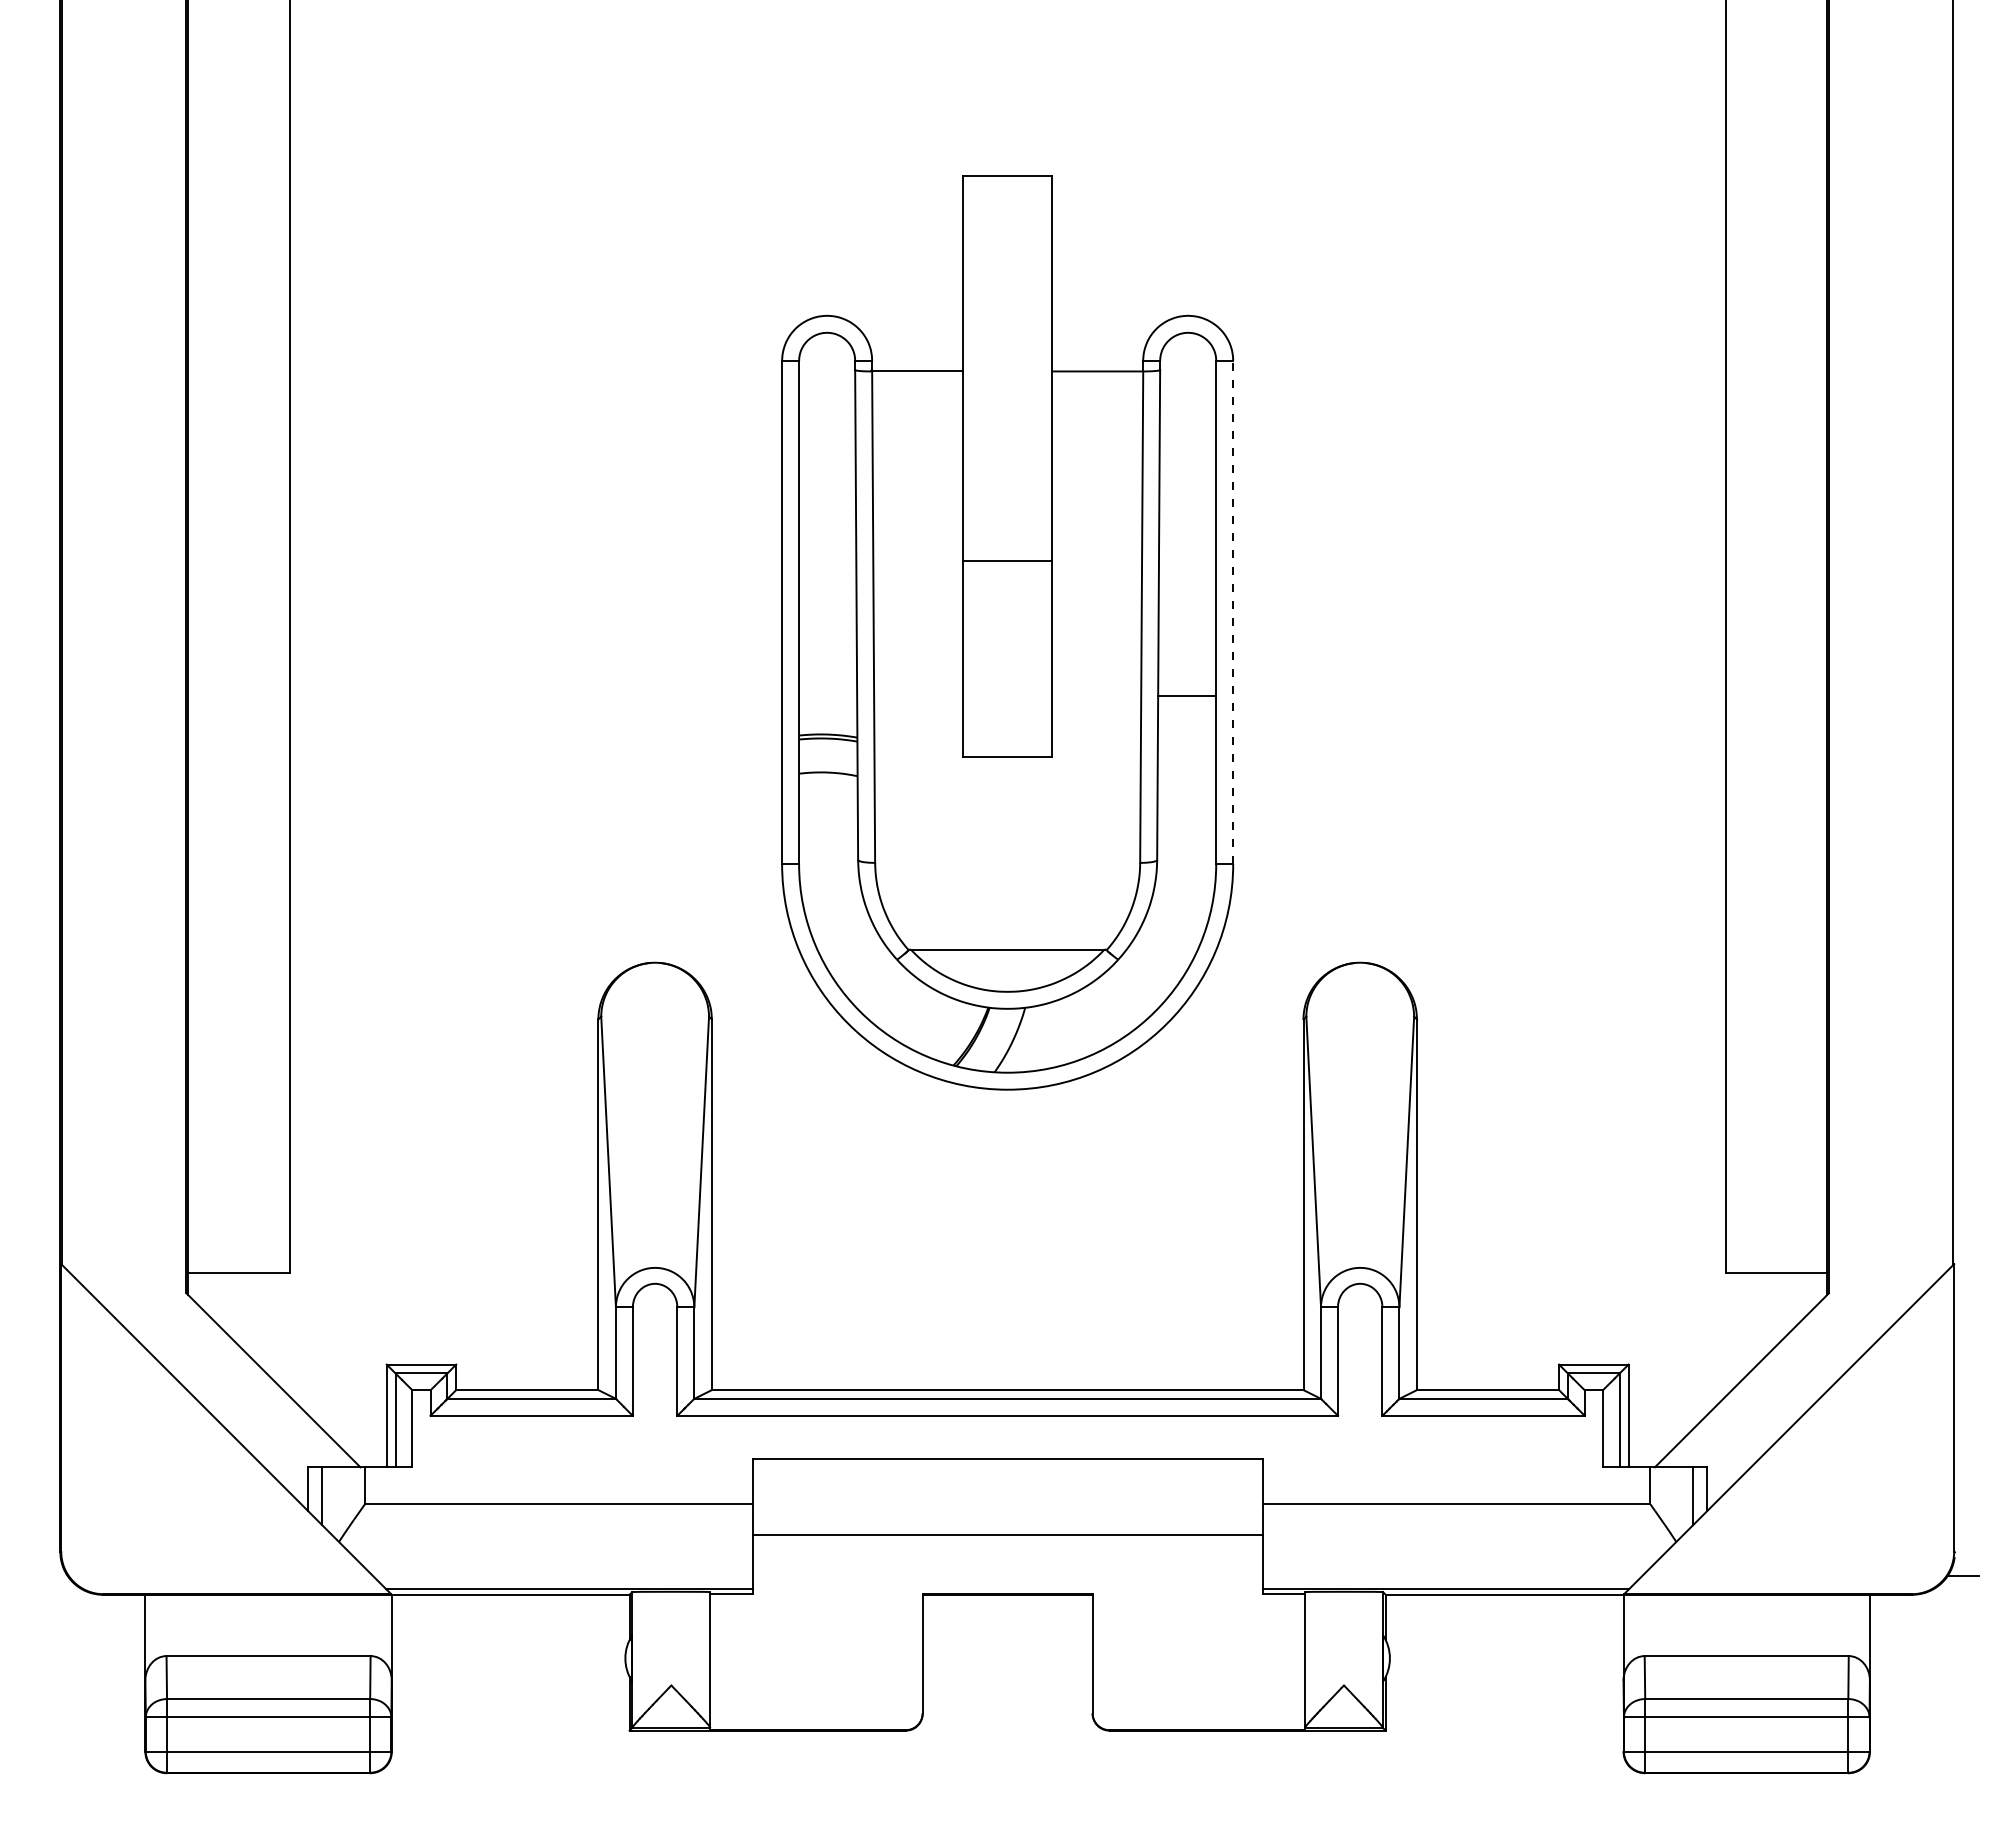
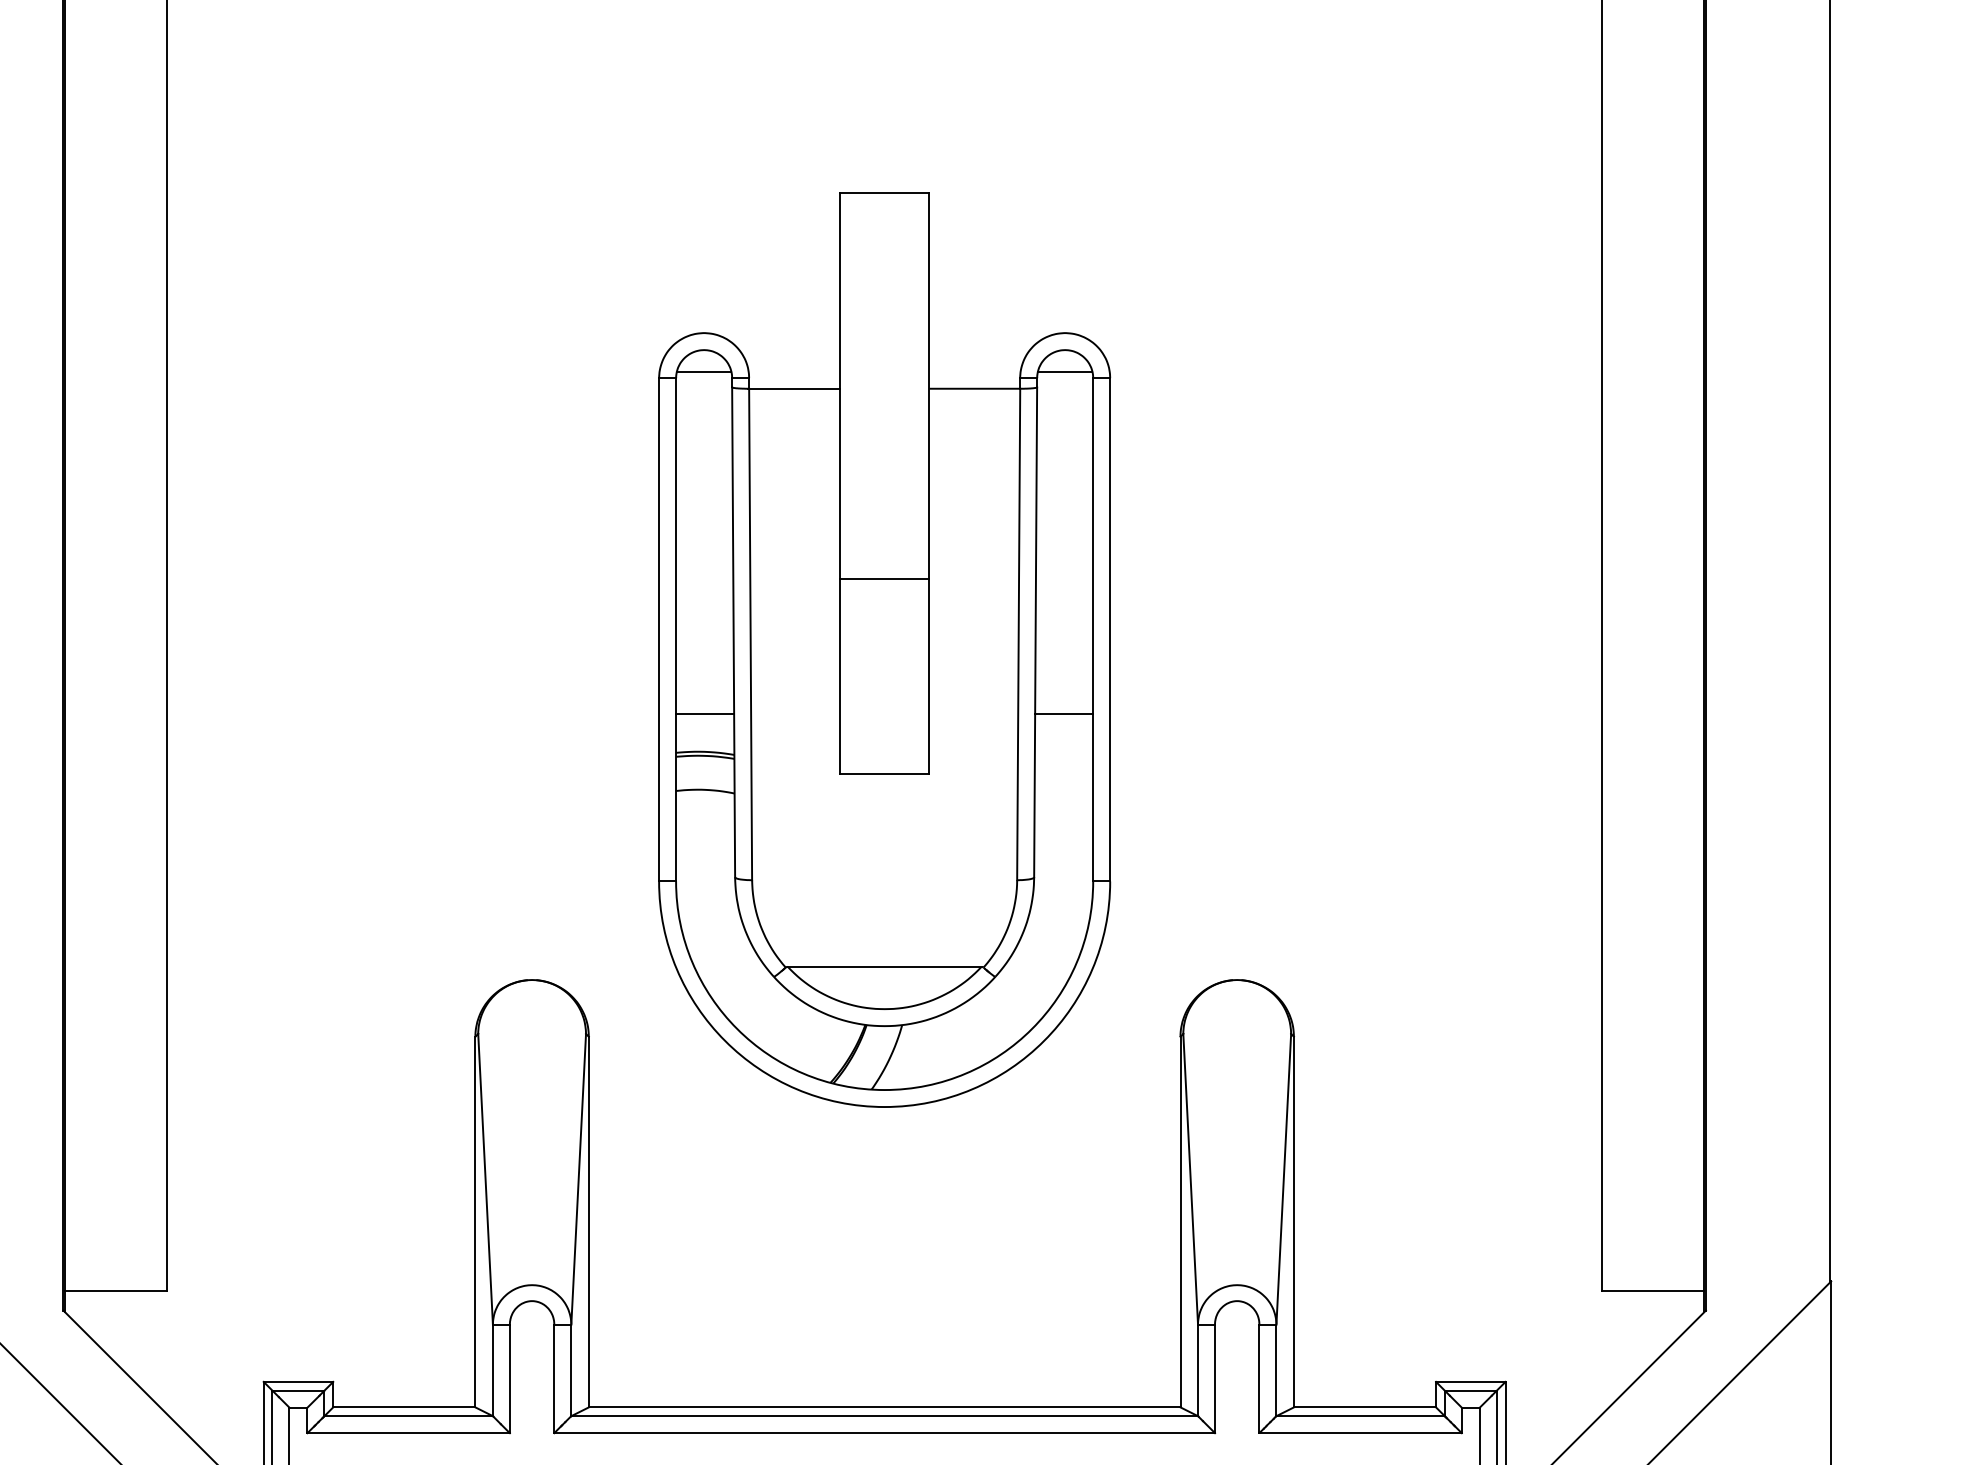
line: (826, 354) -> (703, 371), added
line: (1187, 354) -> (1064, 371), added
line: (1233, 612) -> (1110, 629), dashed -> solid
line: (828, 696) -> (705, 713), added

